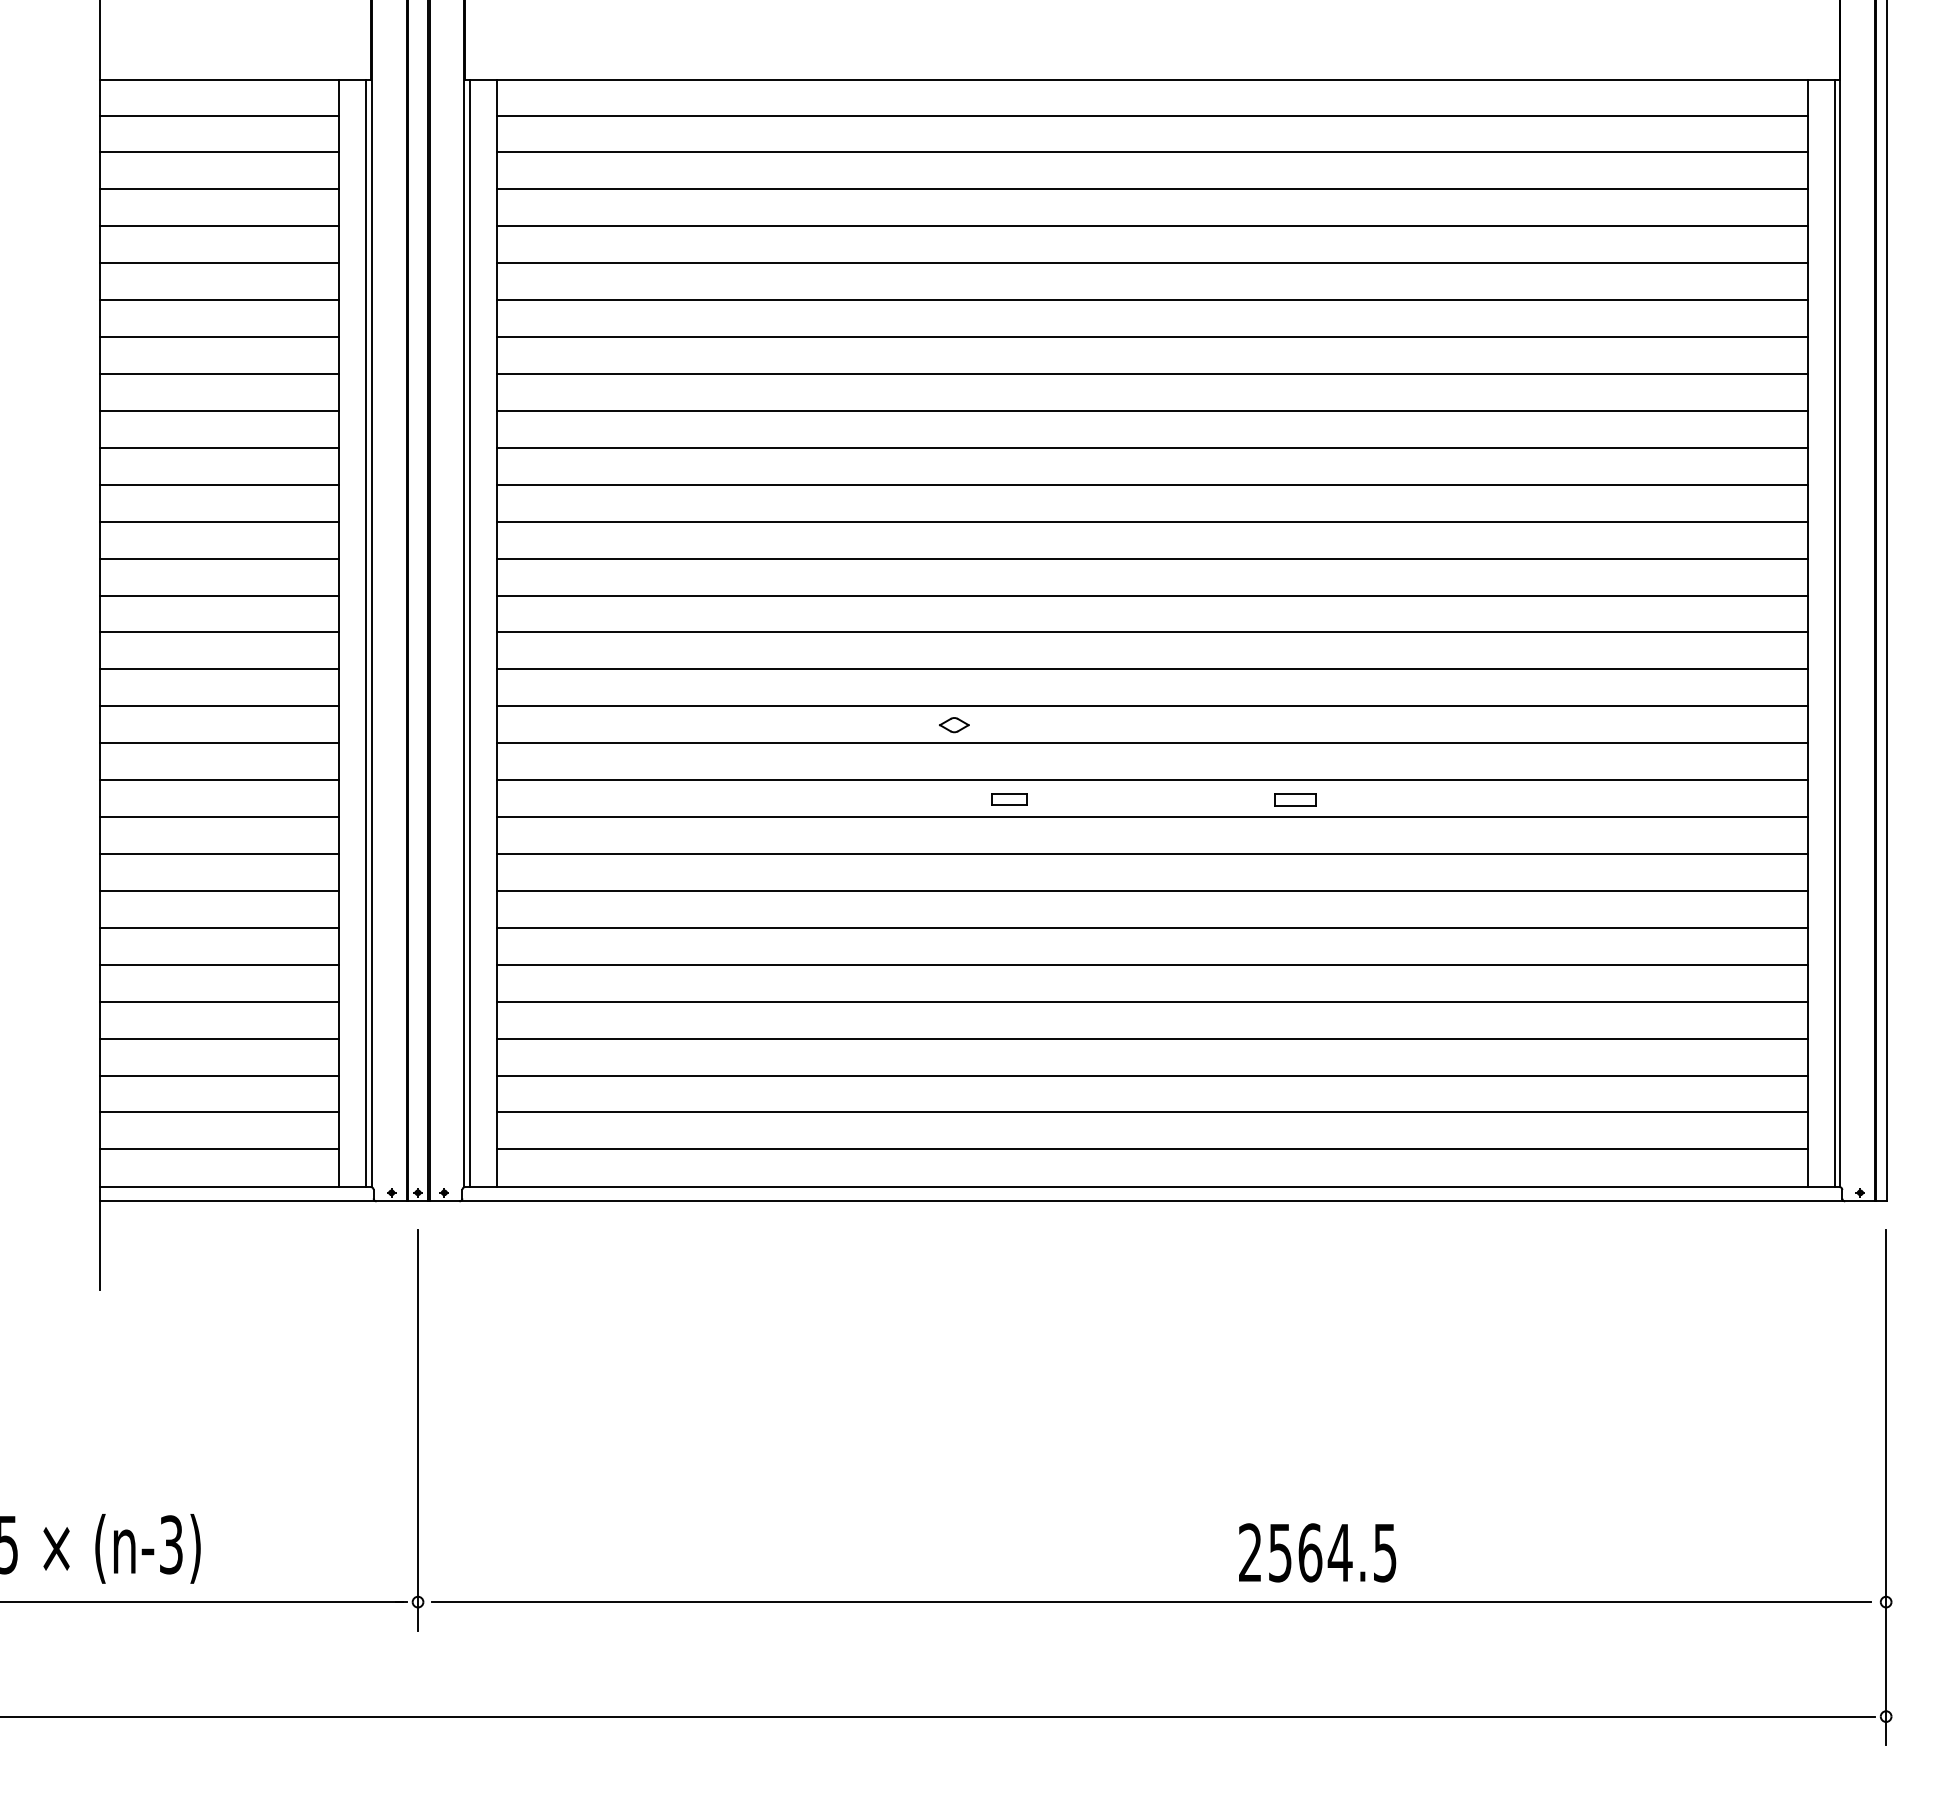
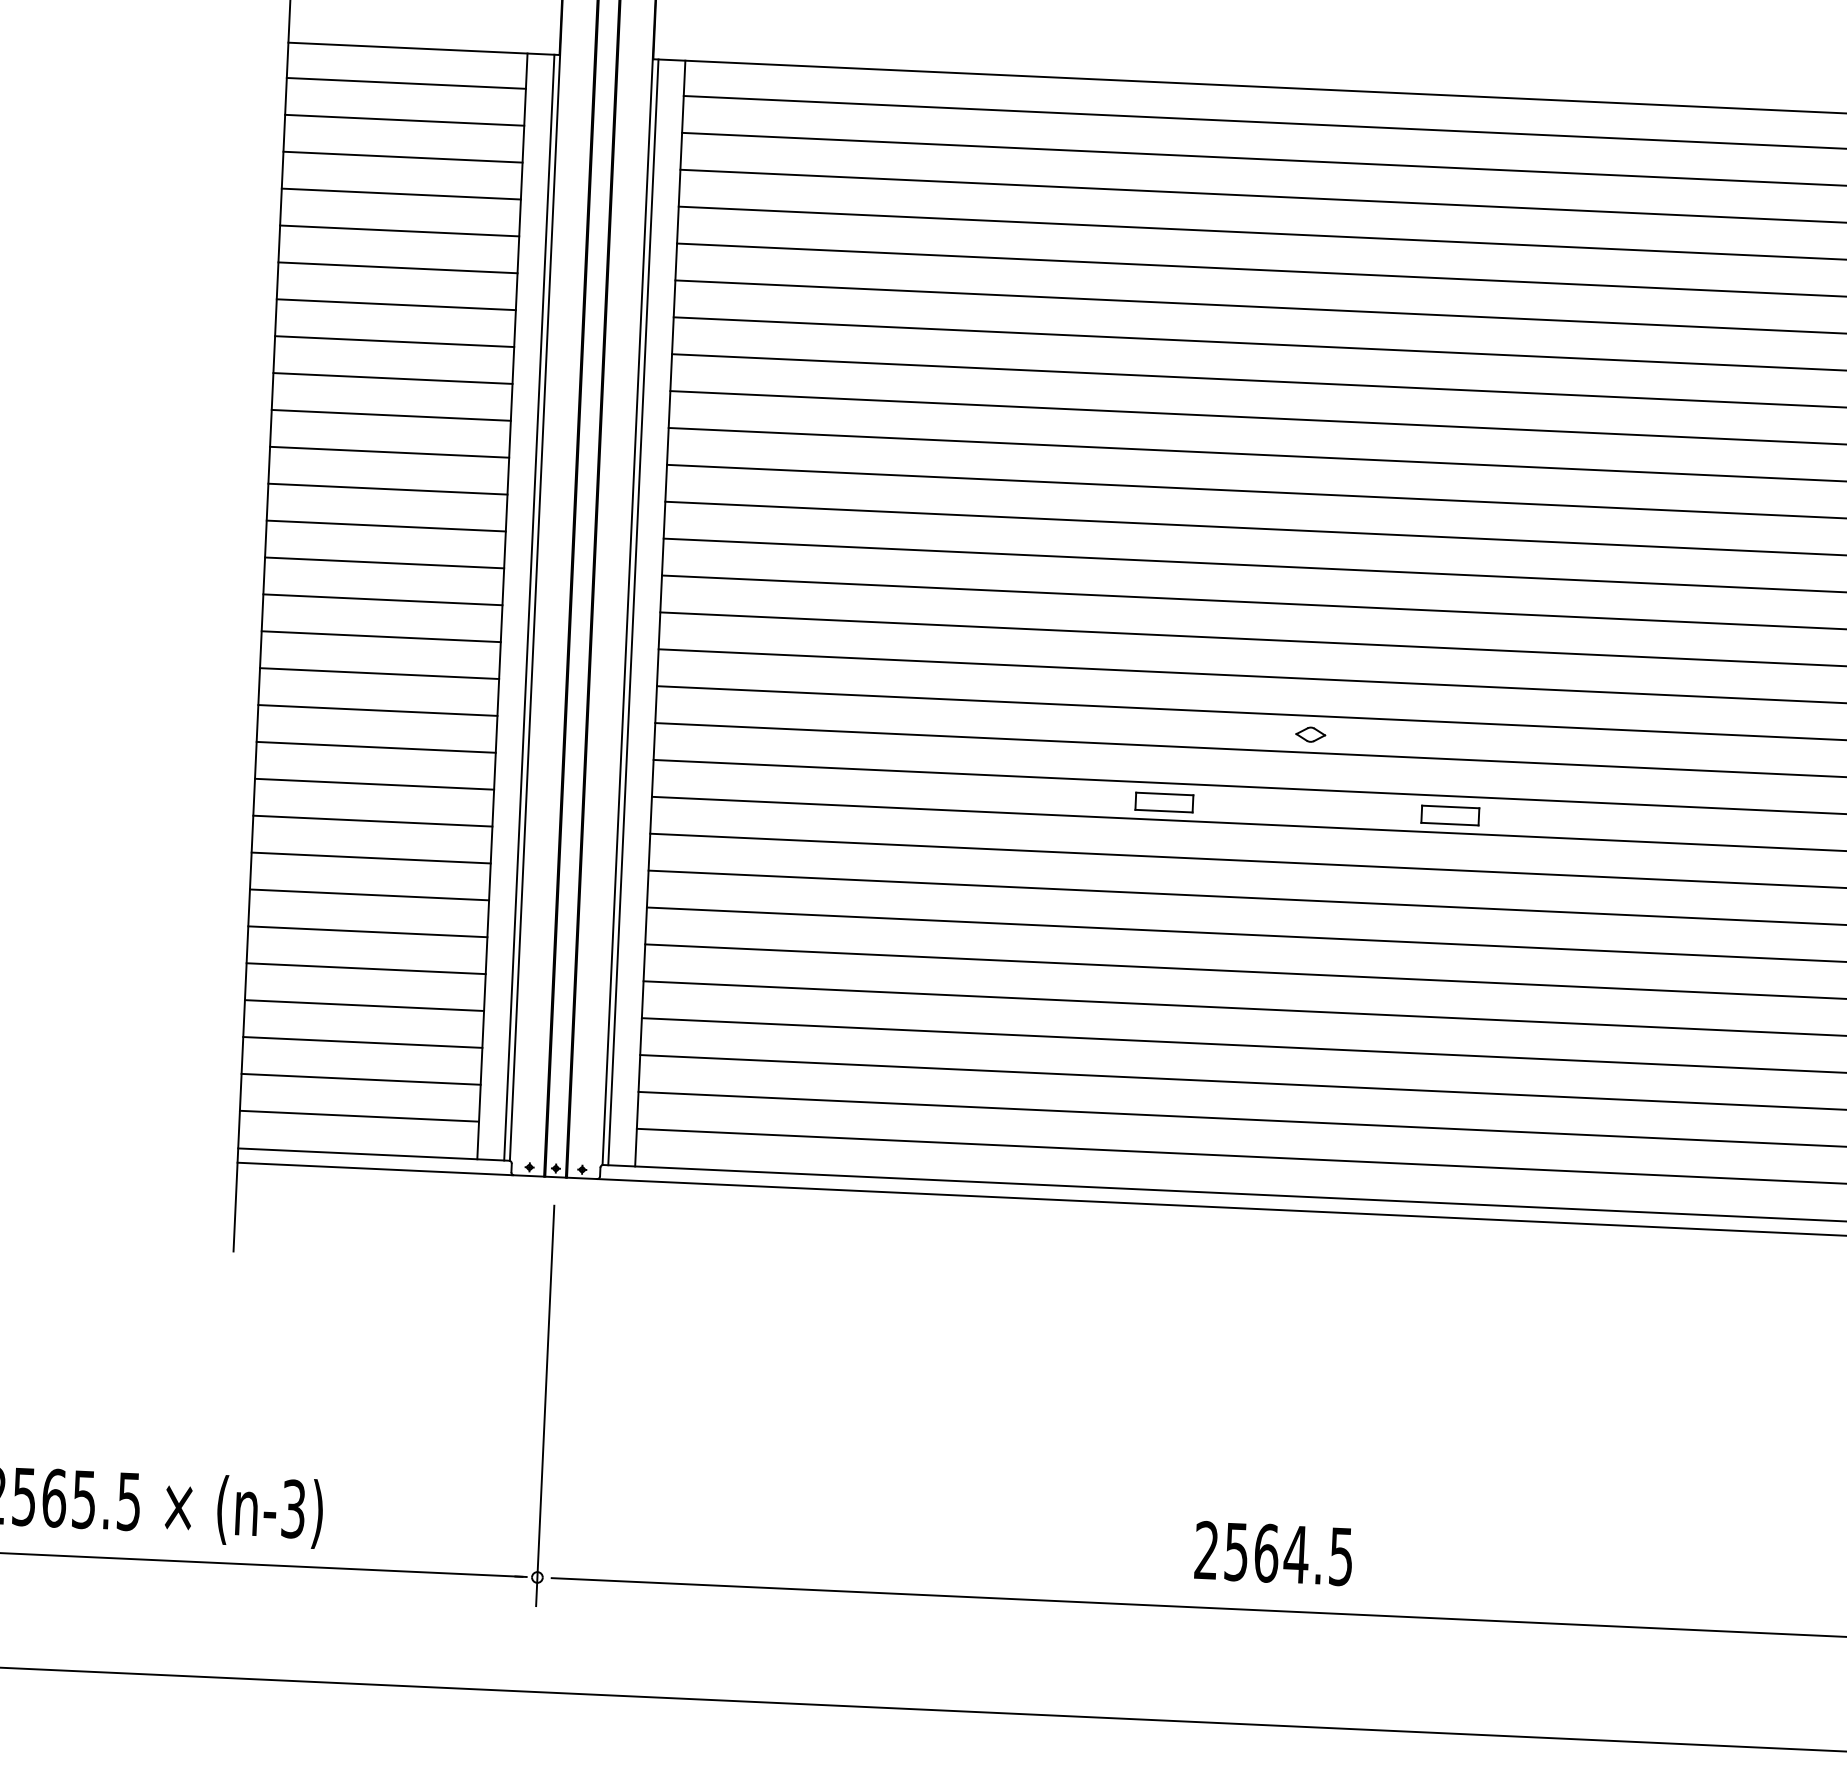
part: (954, 725) -> (1310, 735), moved
part: (1009, 799) -> (1164, 802), size x1.67
part: (1295, 799) -> (1450, 815), size x1.43
text: (1317, 1552) -> (1273, 1553), moved

